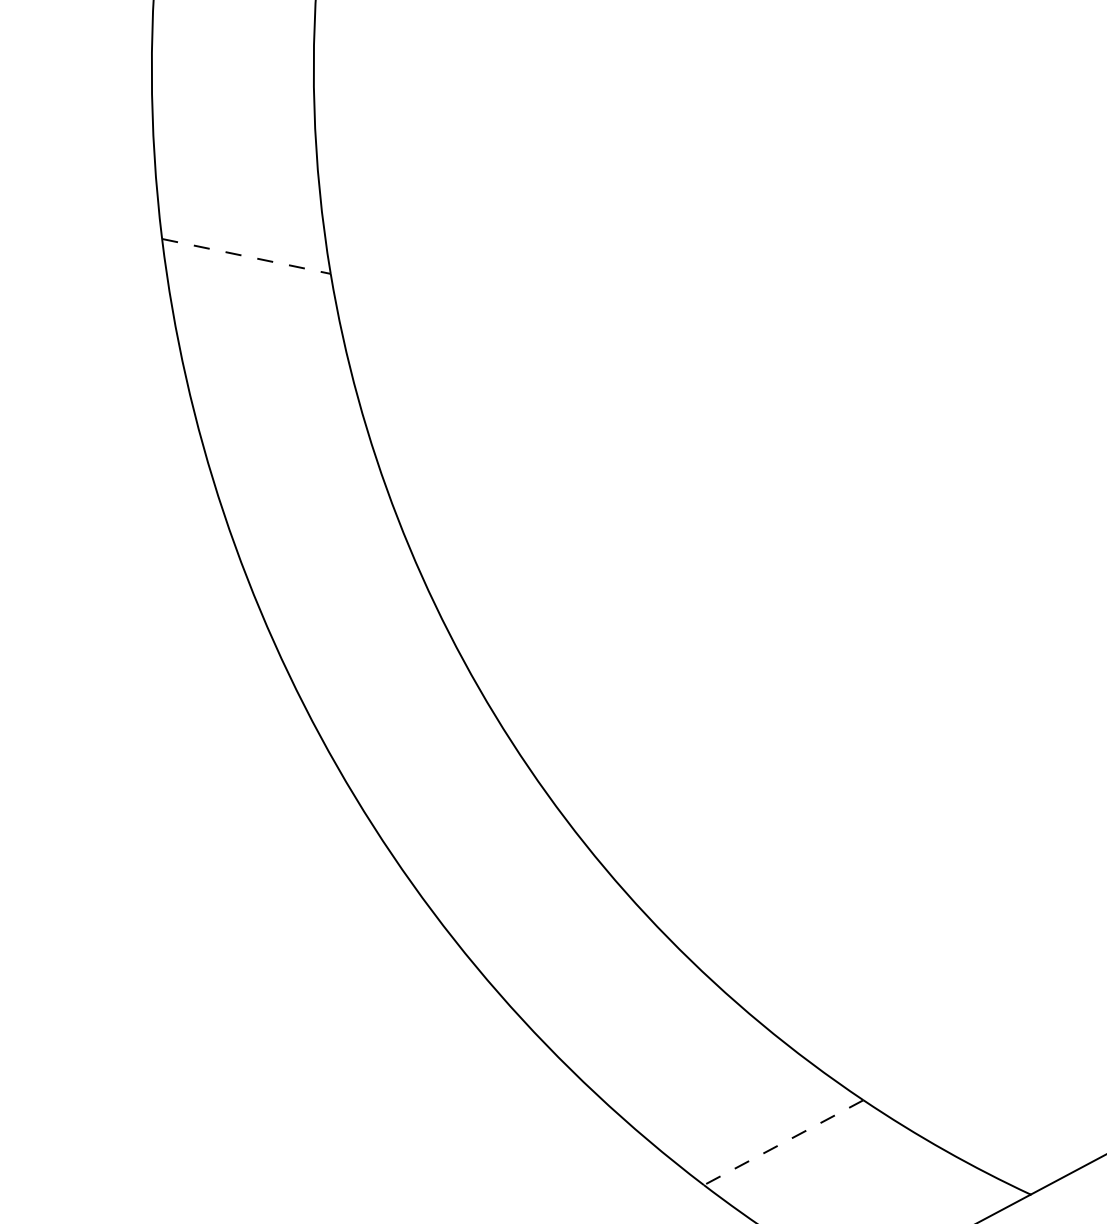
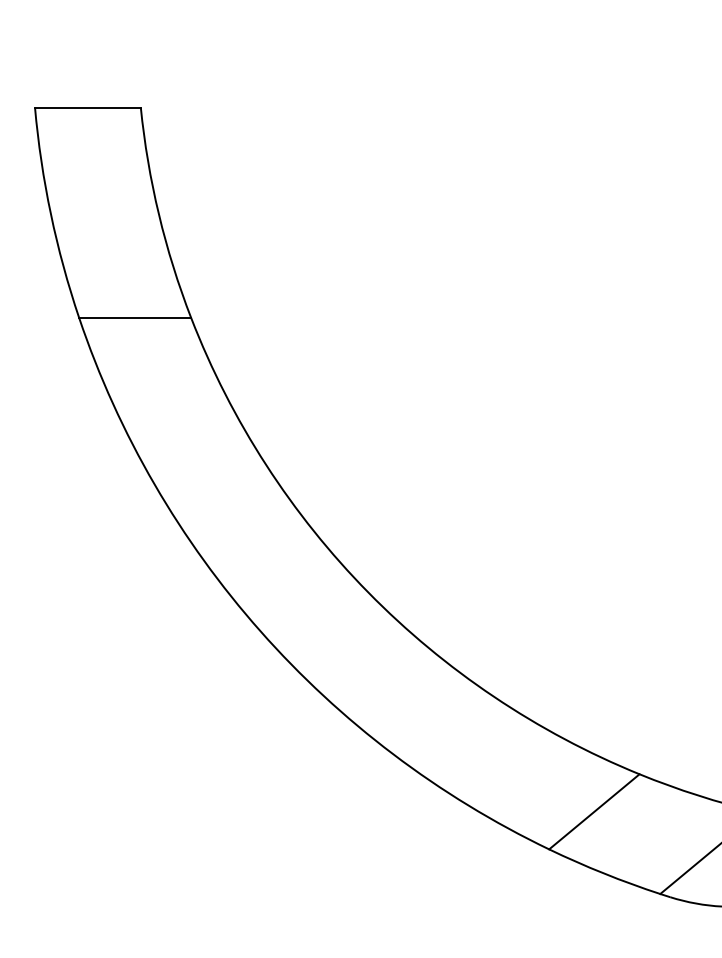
line: (246, 256) -> (135, 318), dashed -> solid
line: (783, 1142) -> (594, 811), dashed -> solid

